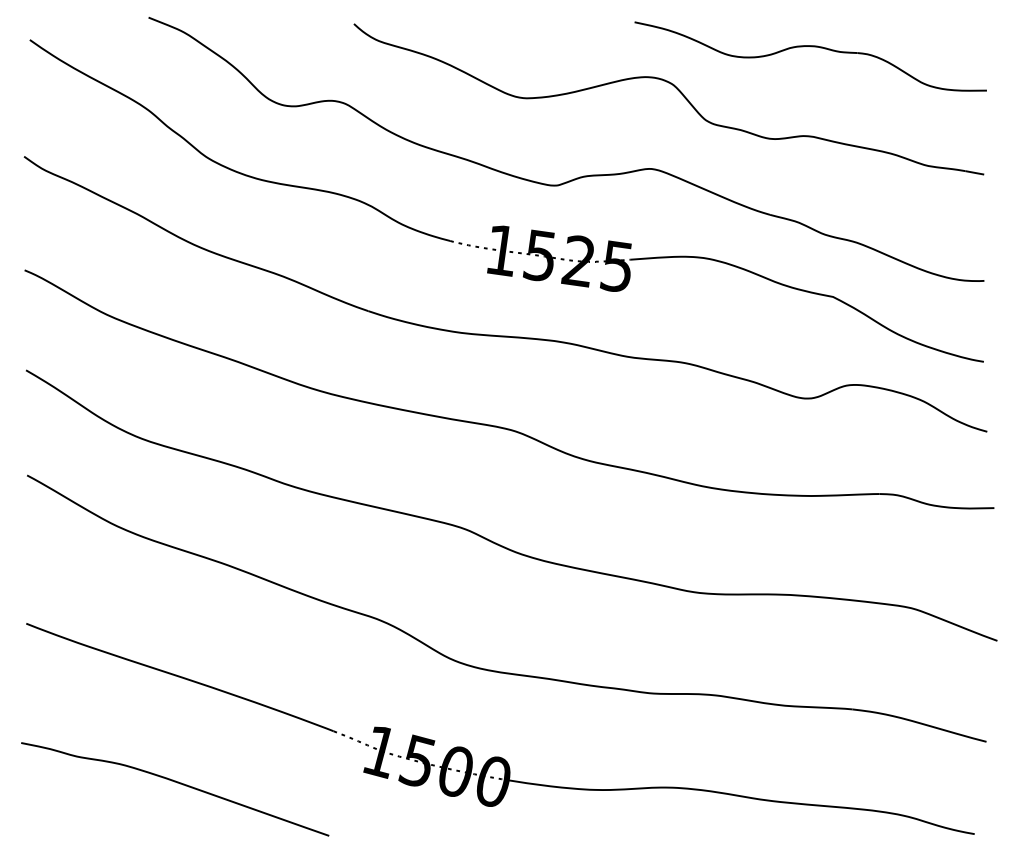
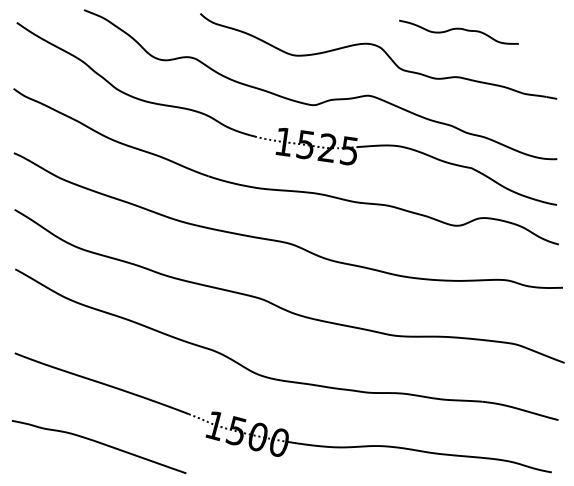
part: (809, 57) -> (458, 32), size x0.6

